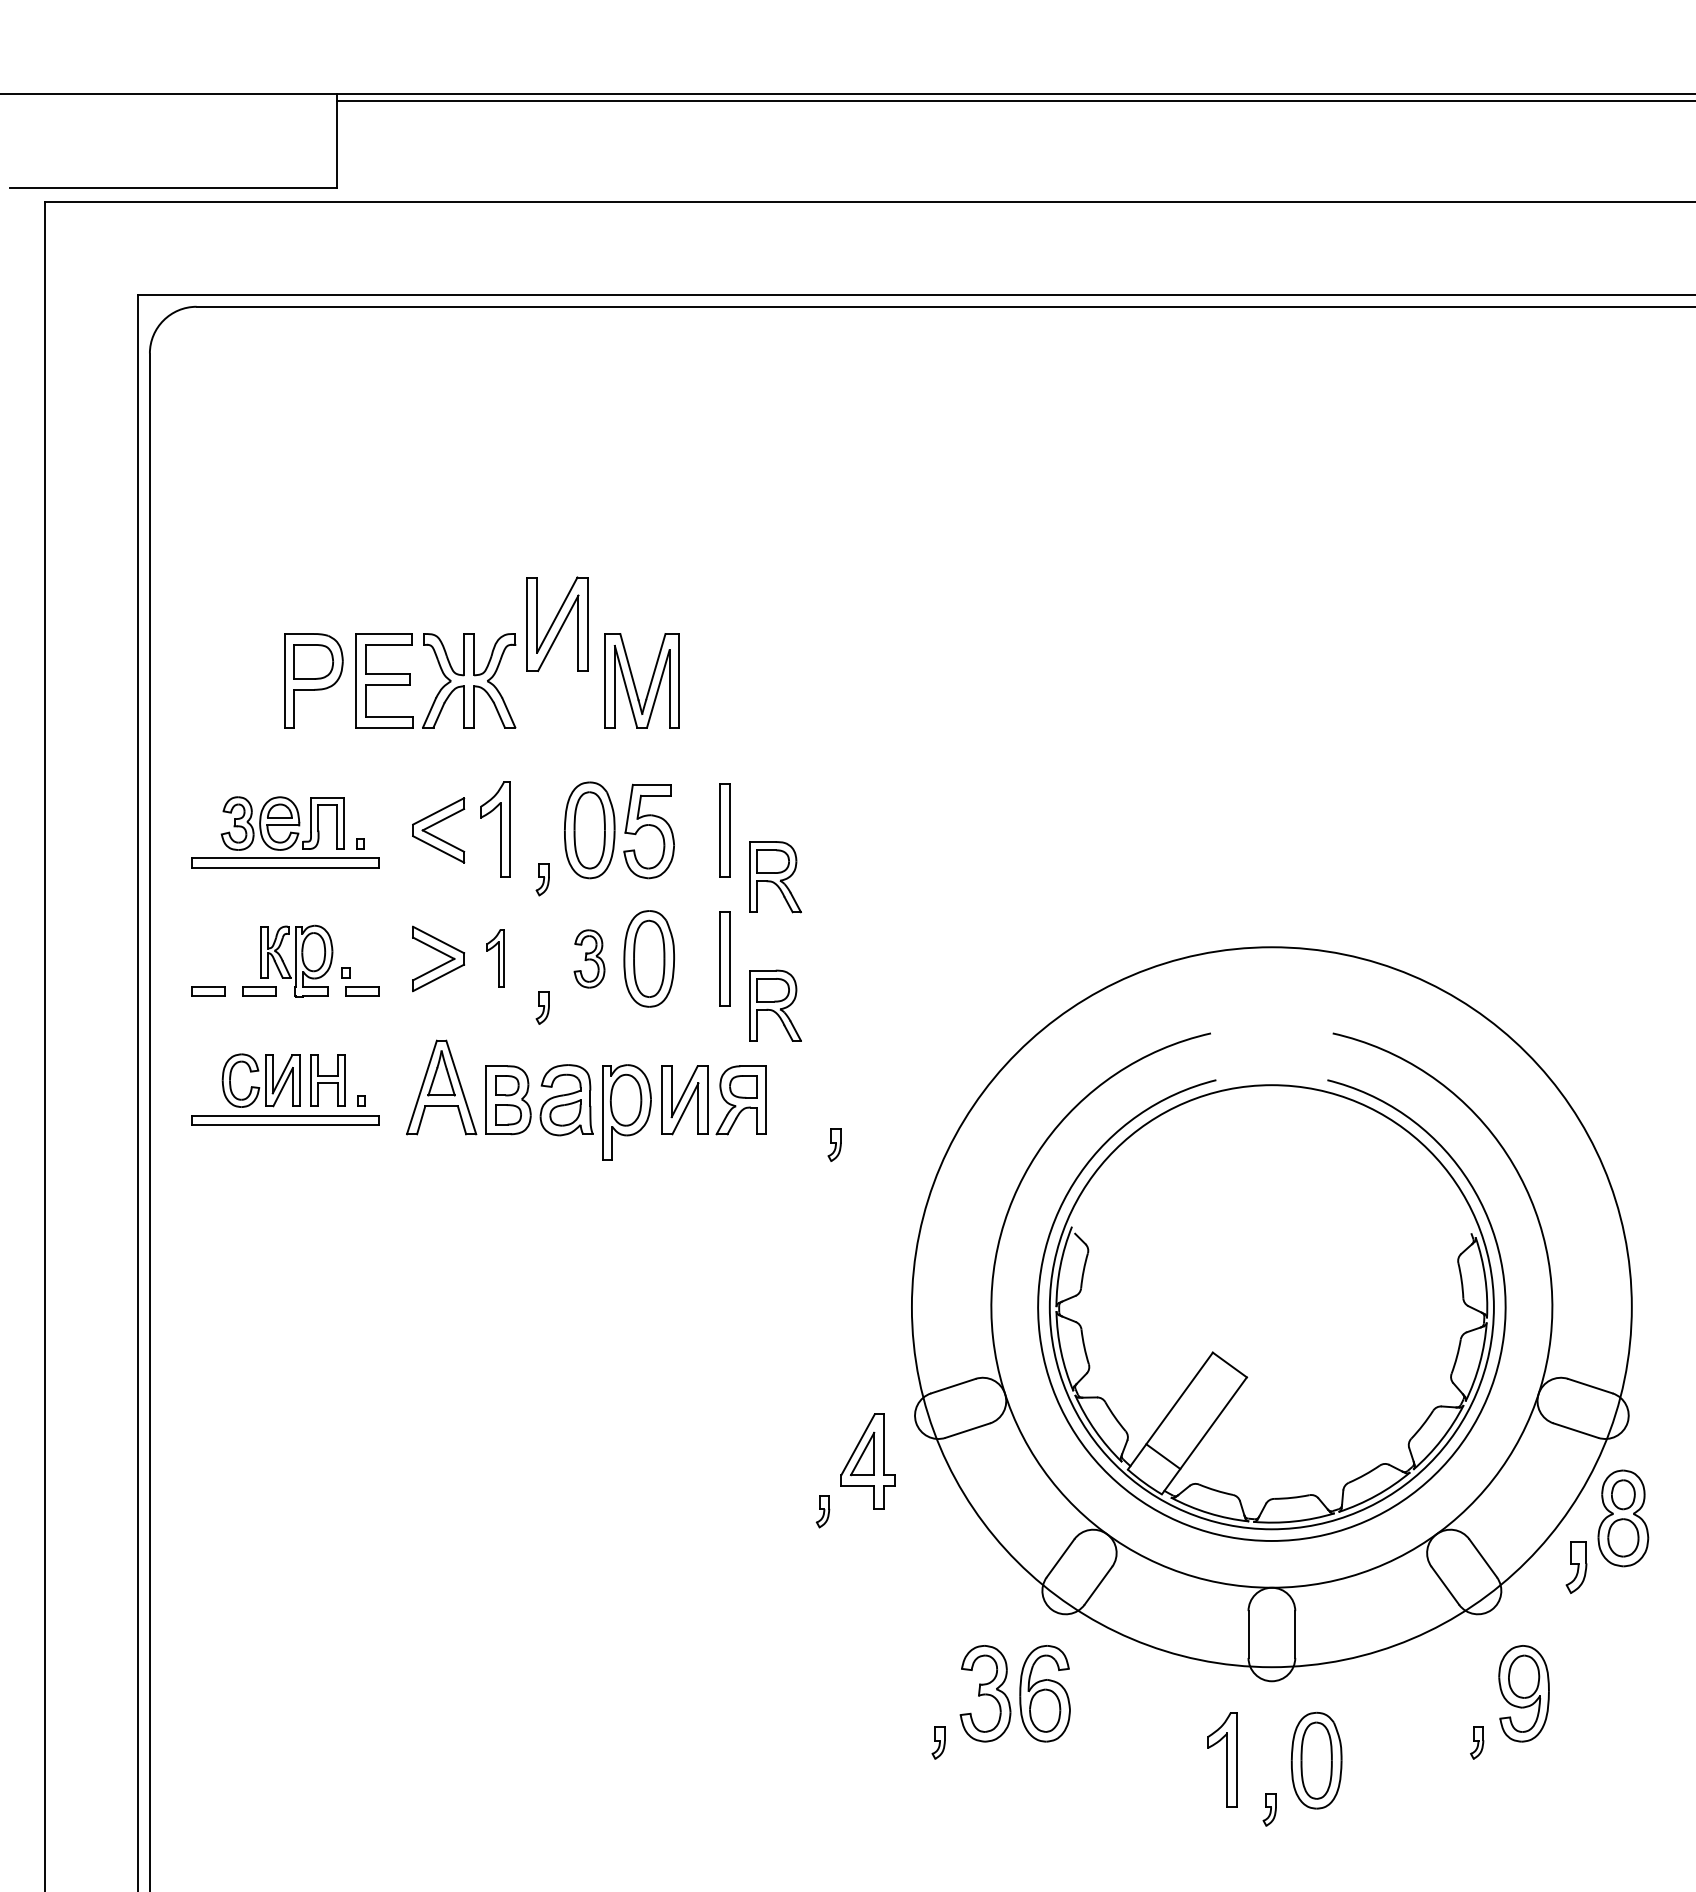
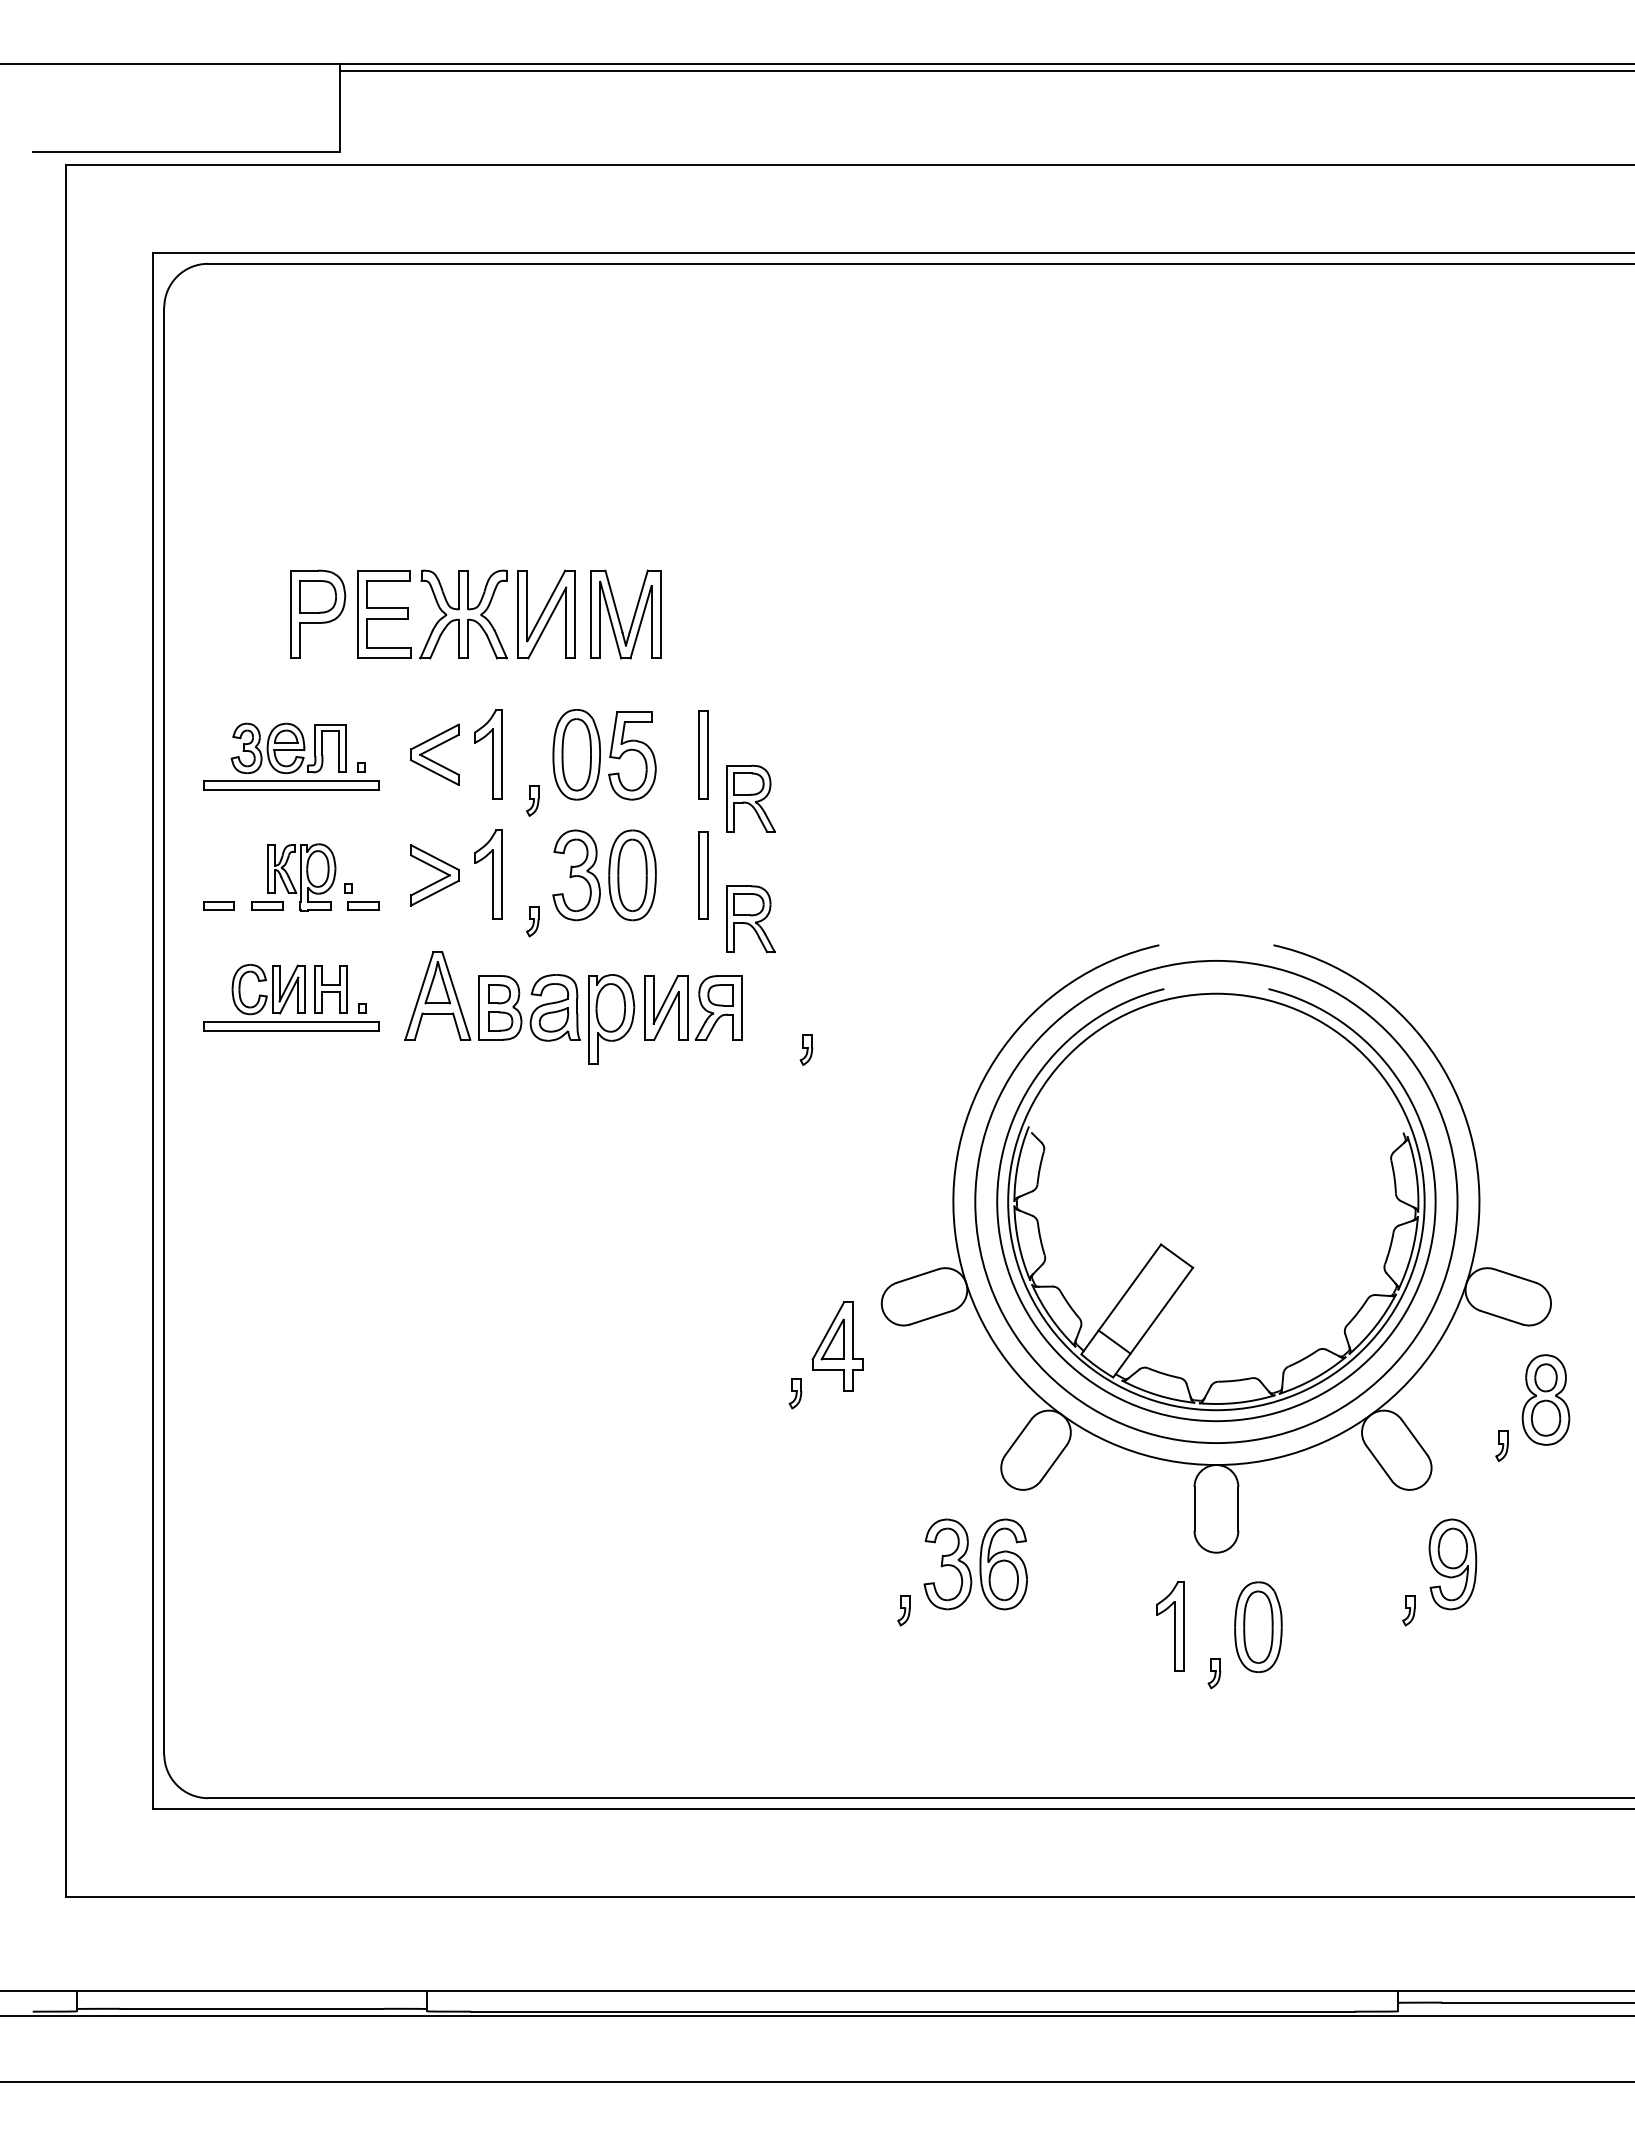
part: (557, 624) -> (546, 614), moved
part: (495, 958) -> (488, 874), size x1.67
part: (589, 959) -> (576, 875), size x1.67
circle: (1271, 1306) -> (1216, 1201), size x0.71
part: (1575, 1566) -> (1501, 1445), size x0.62

